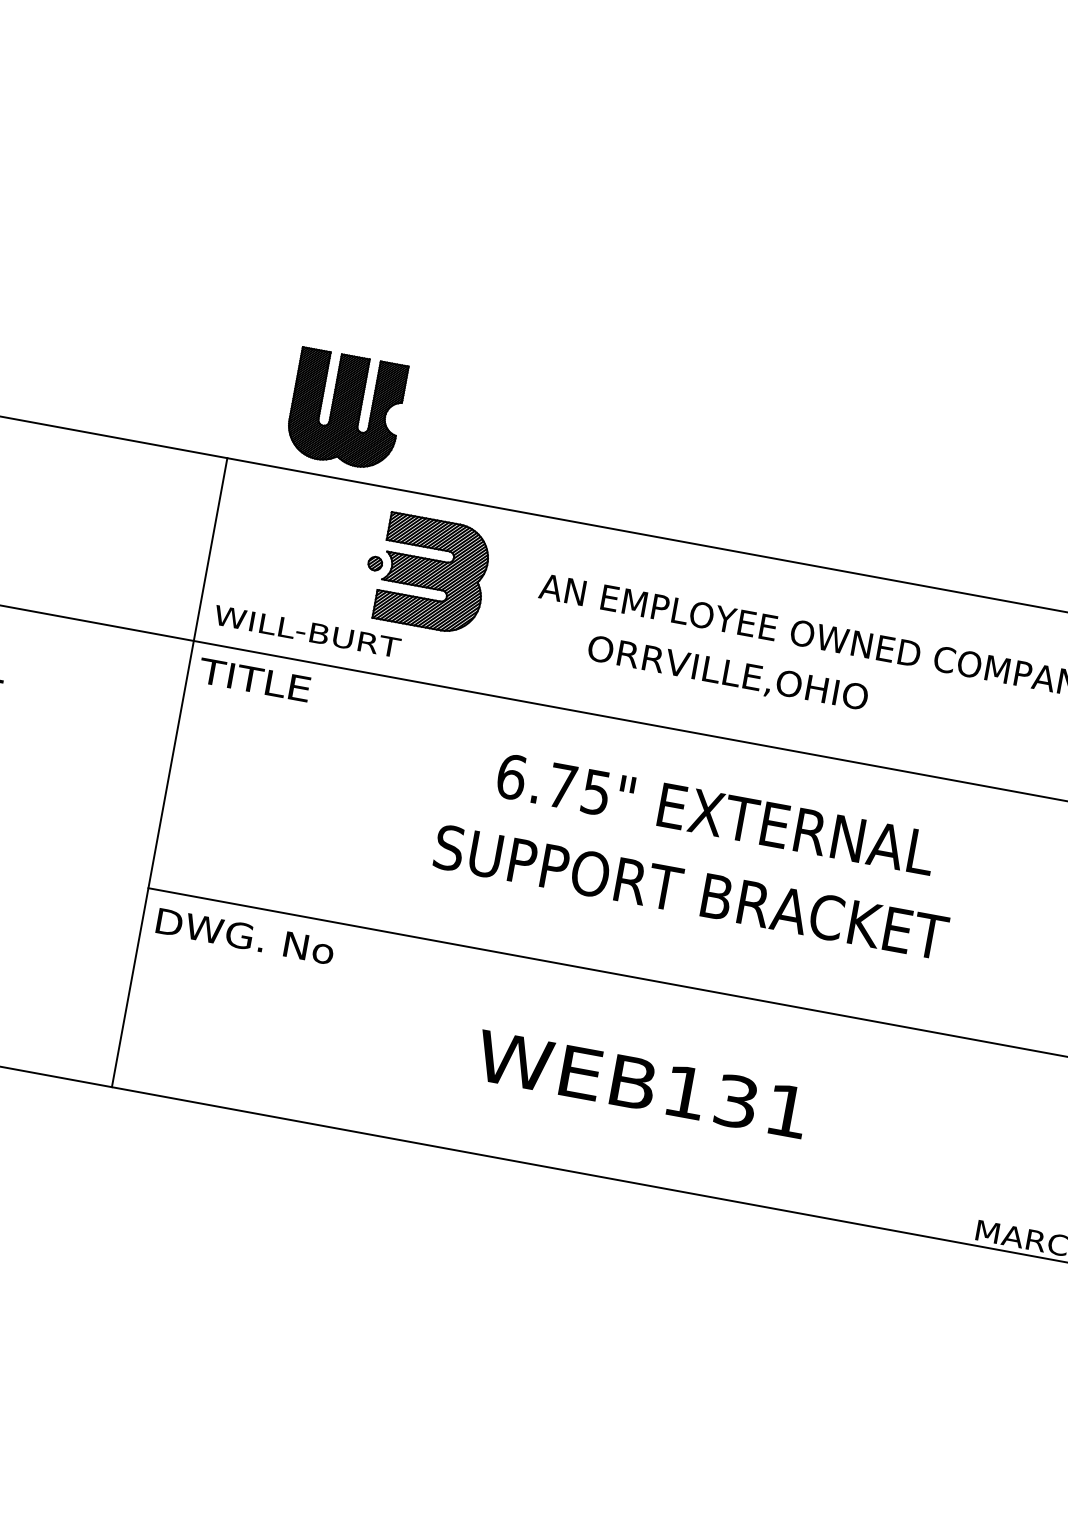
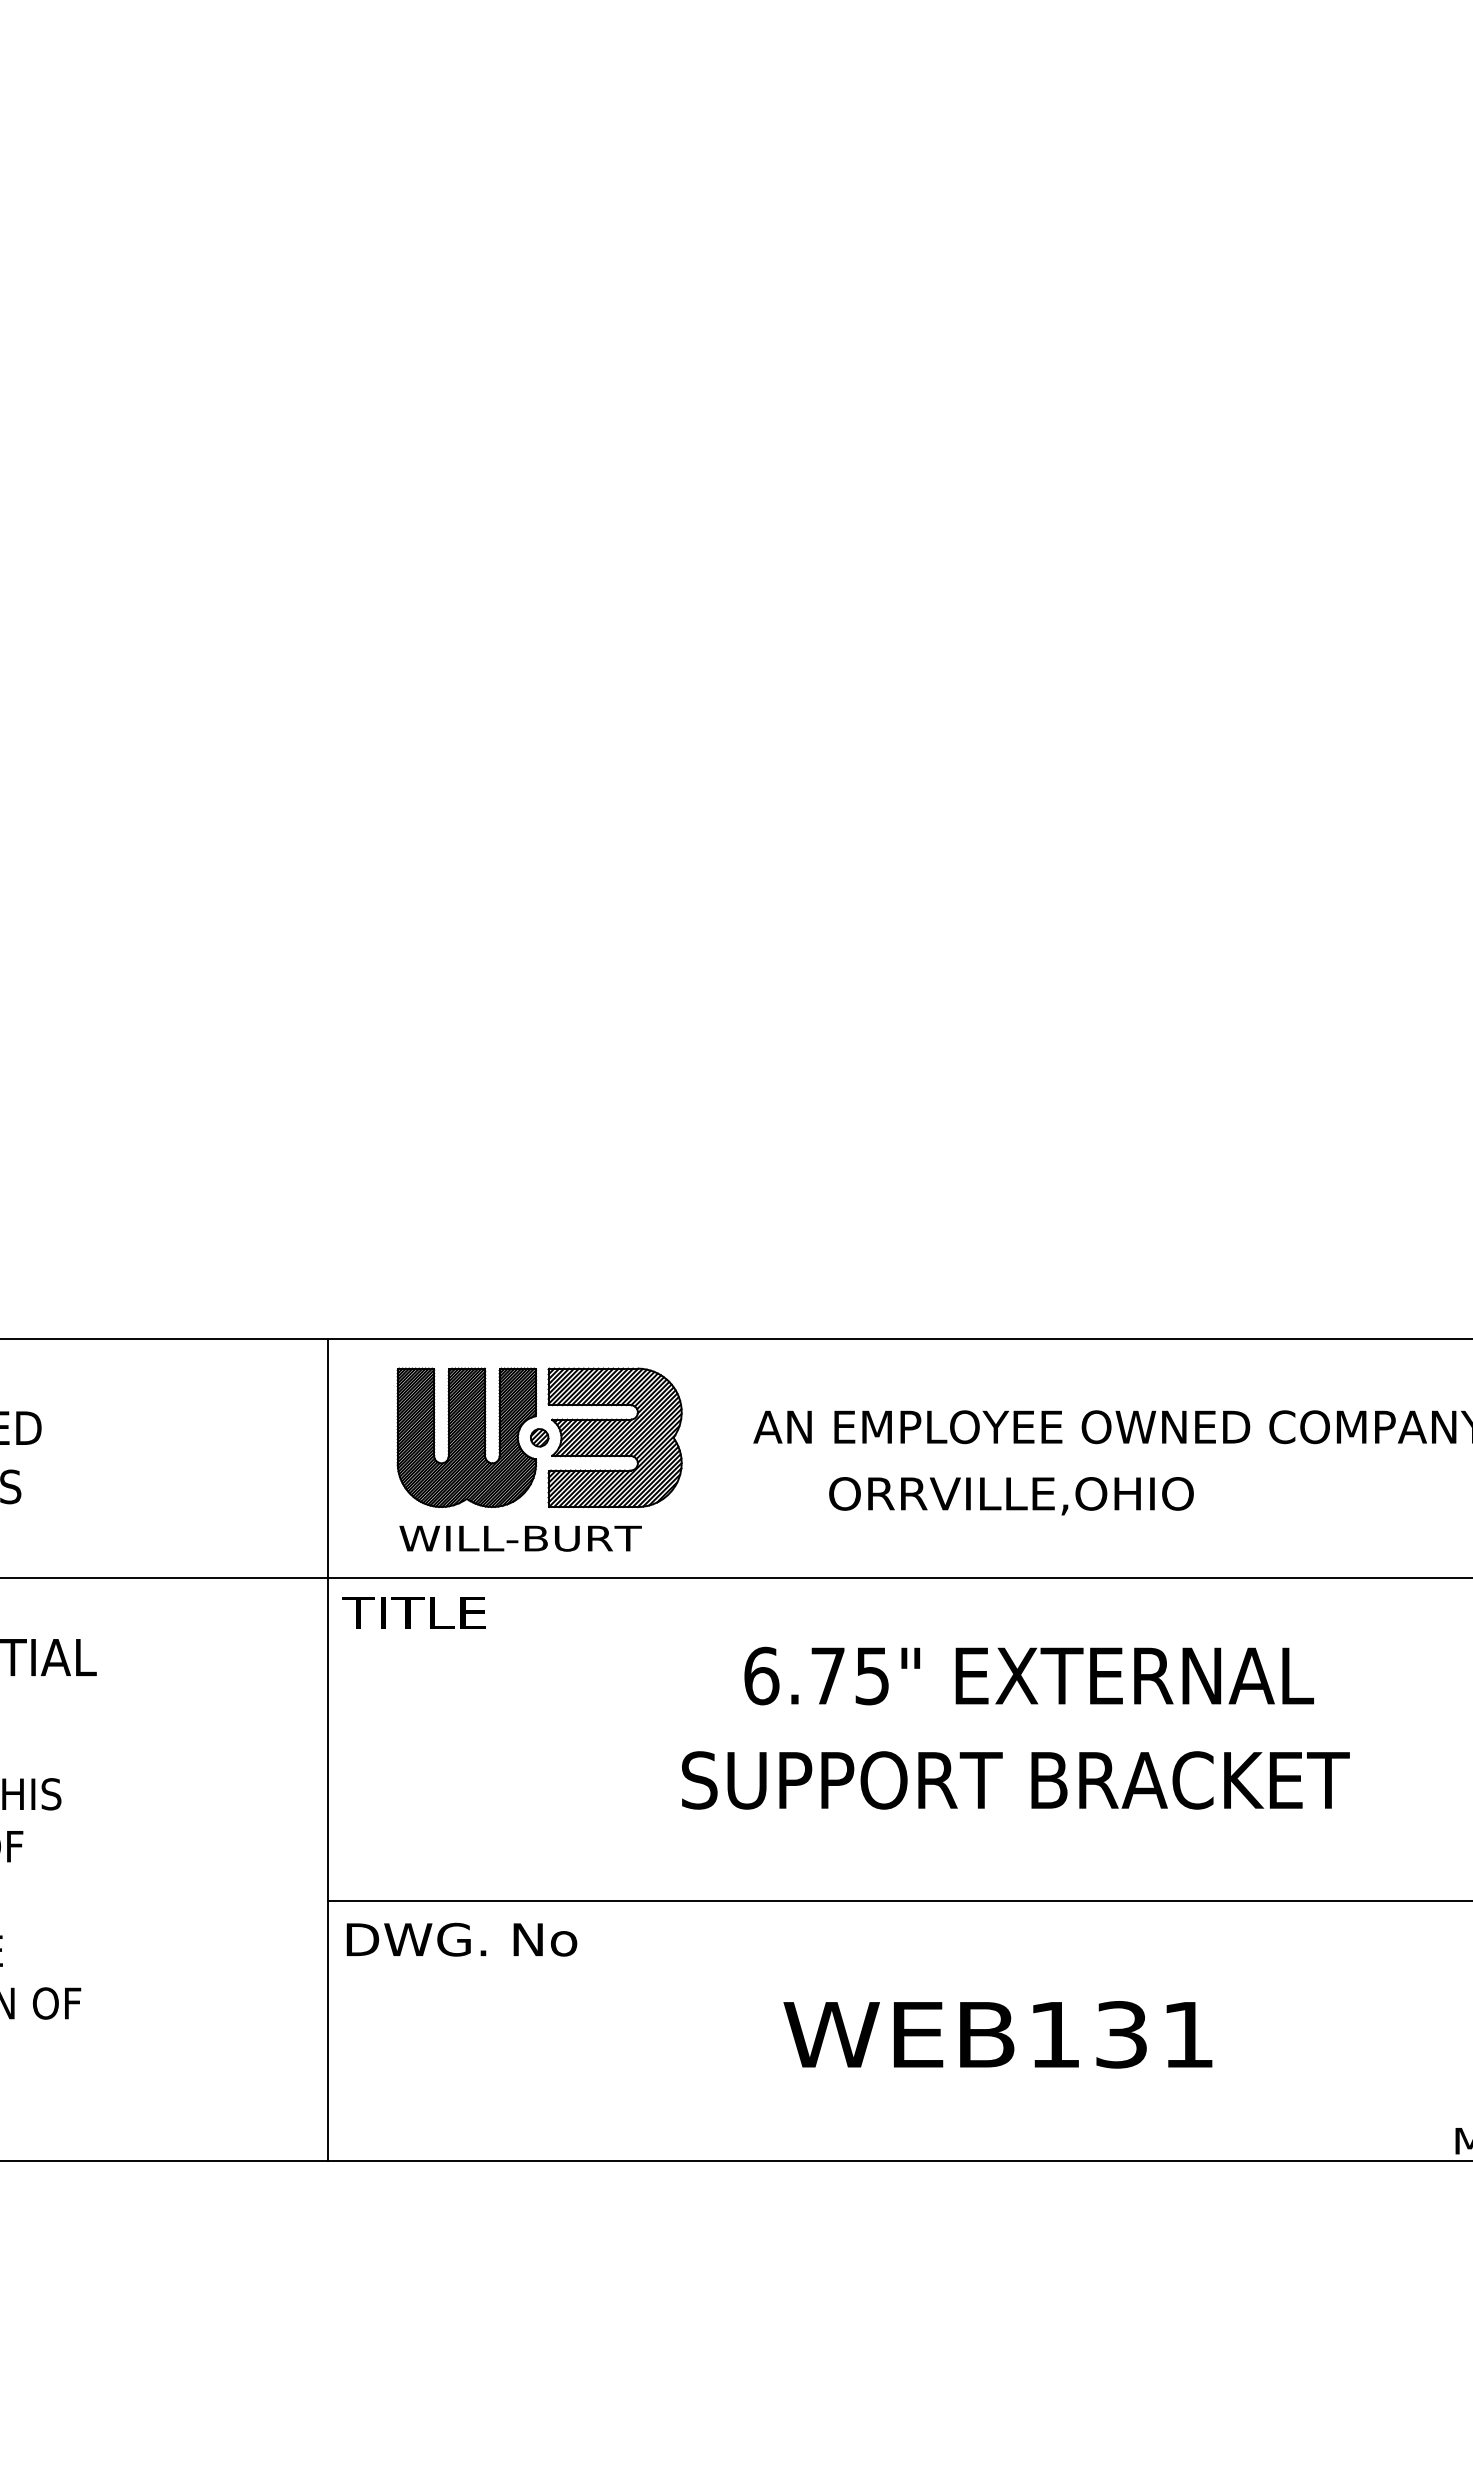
part: (345, 409) -> (466, 1437), moved
text: (307, 631) -> (520, 1538), moved

